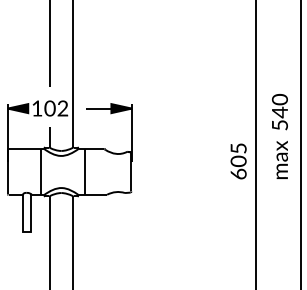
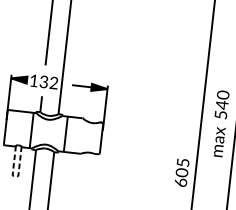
text: (49, 108) -> (43, 81), 102 -> 132
text: (238, 161) -> (181, 172), moved
line: (27, 232) -> (15, 176), solid -> dashed

